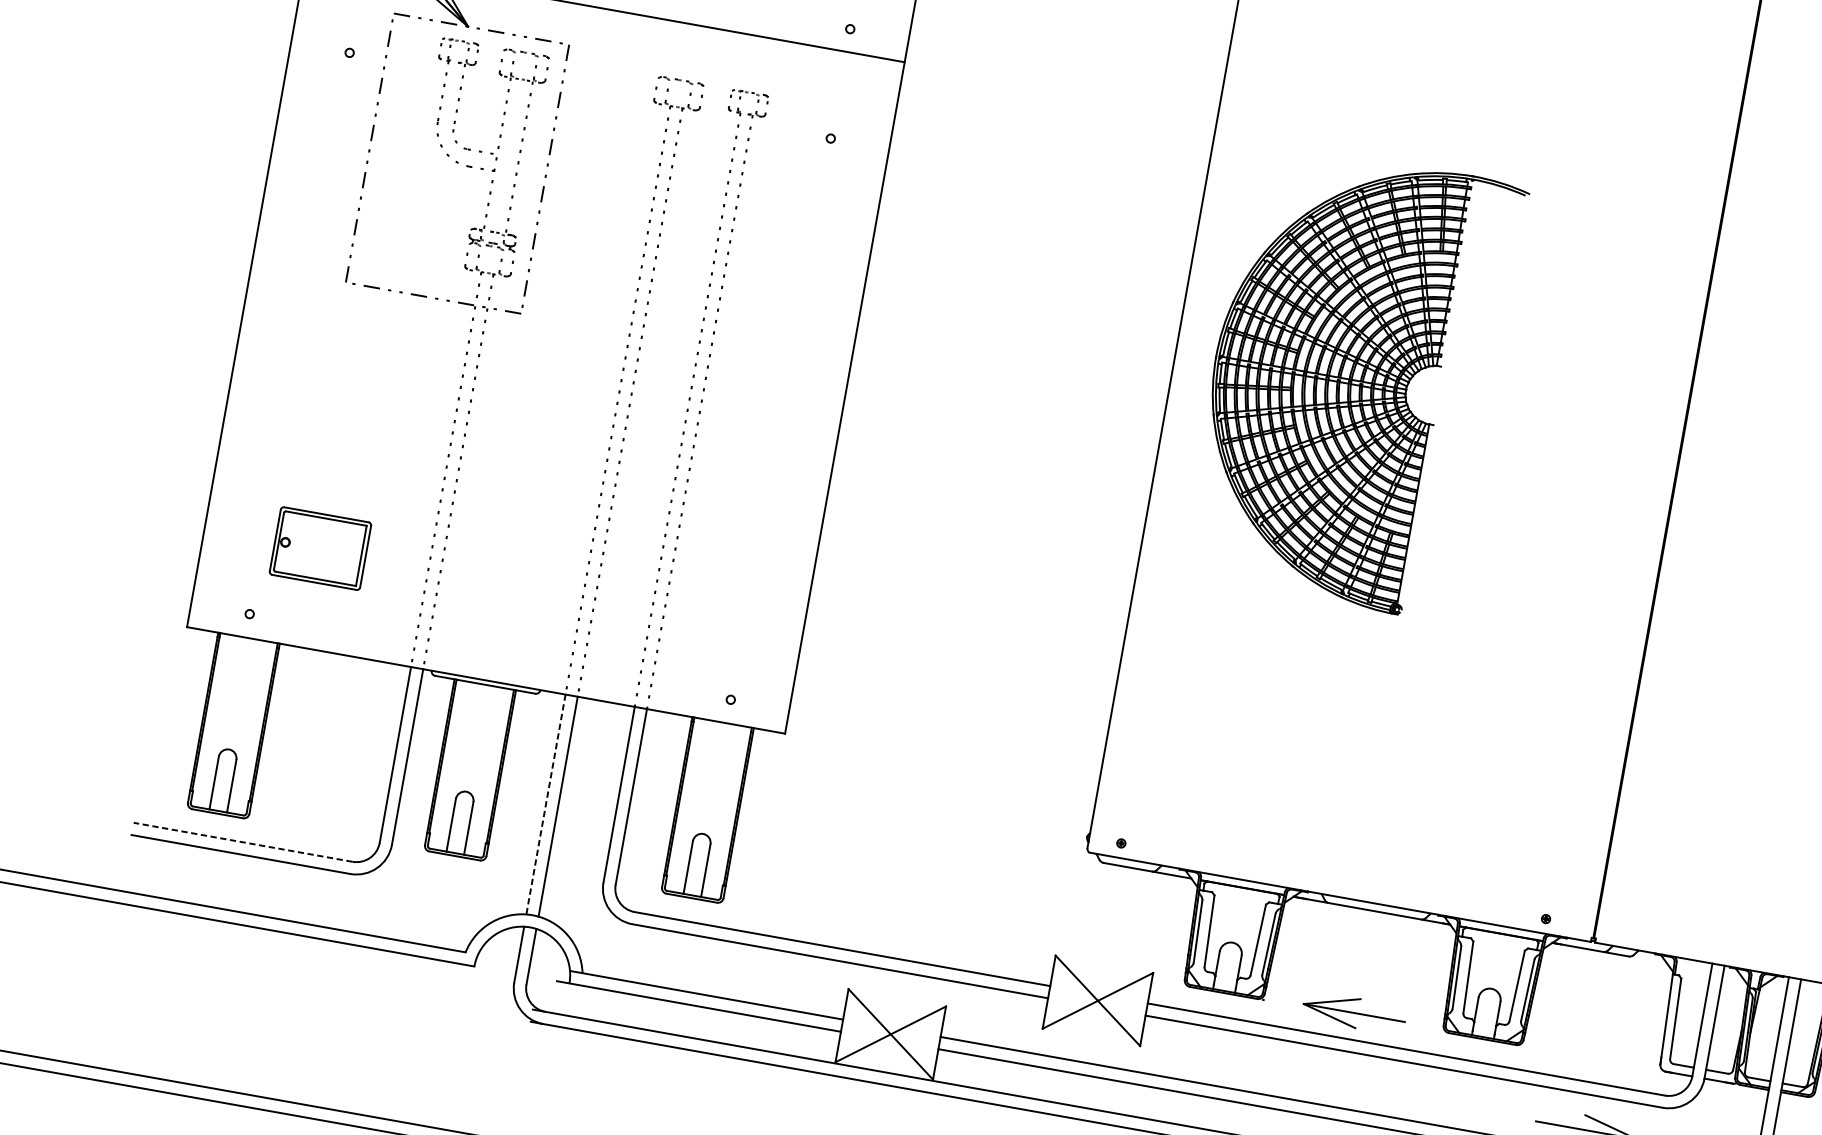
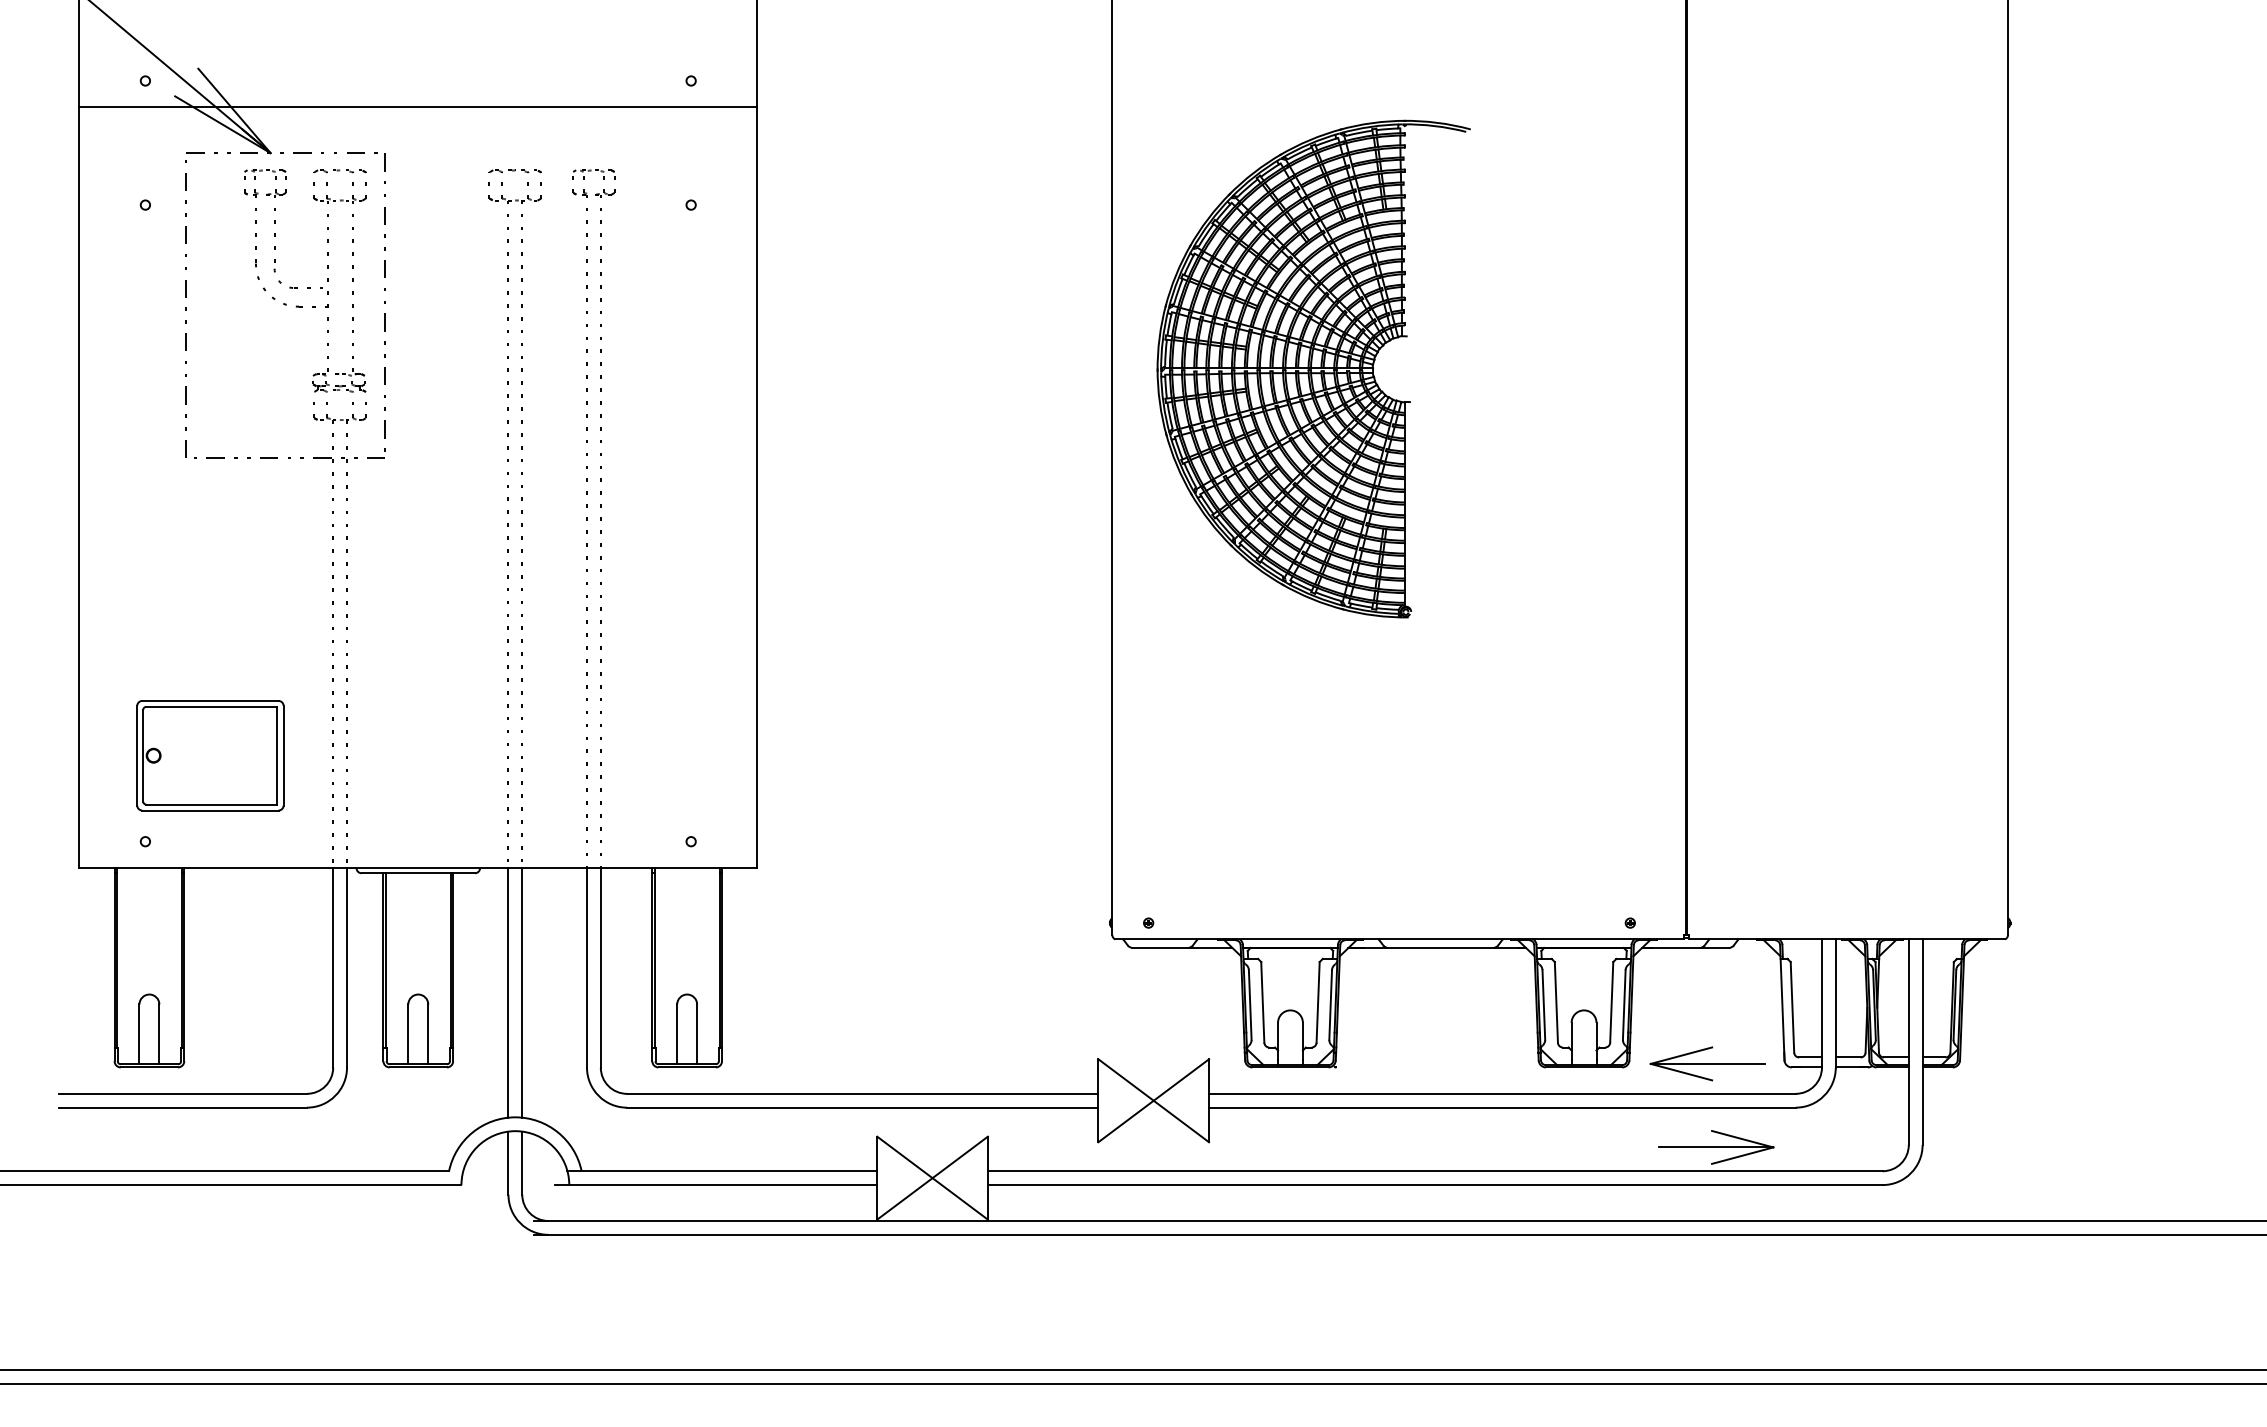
part: (320, 548) -> (210, 755), size x1.43
line: (546, 804) -> (508, 992), dashed -> solid
line: (242, 841) -> (182, 1093), dashed -> solid
part: (1353, 1012) -> (1707, 1063), moved

